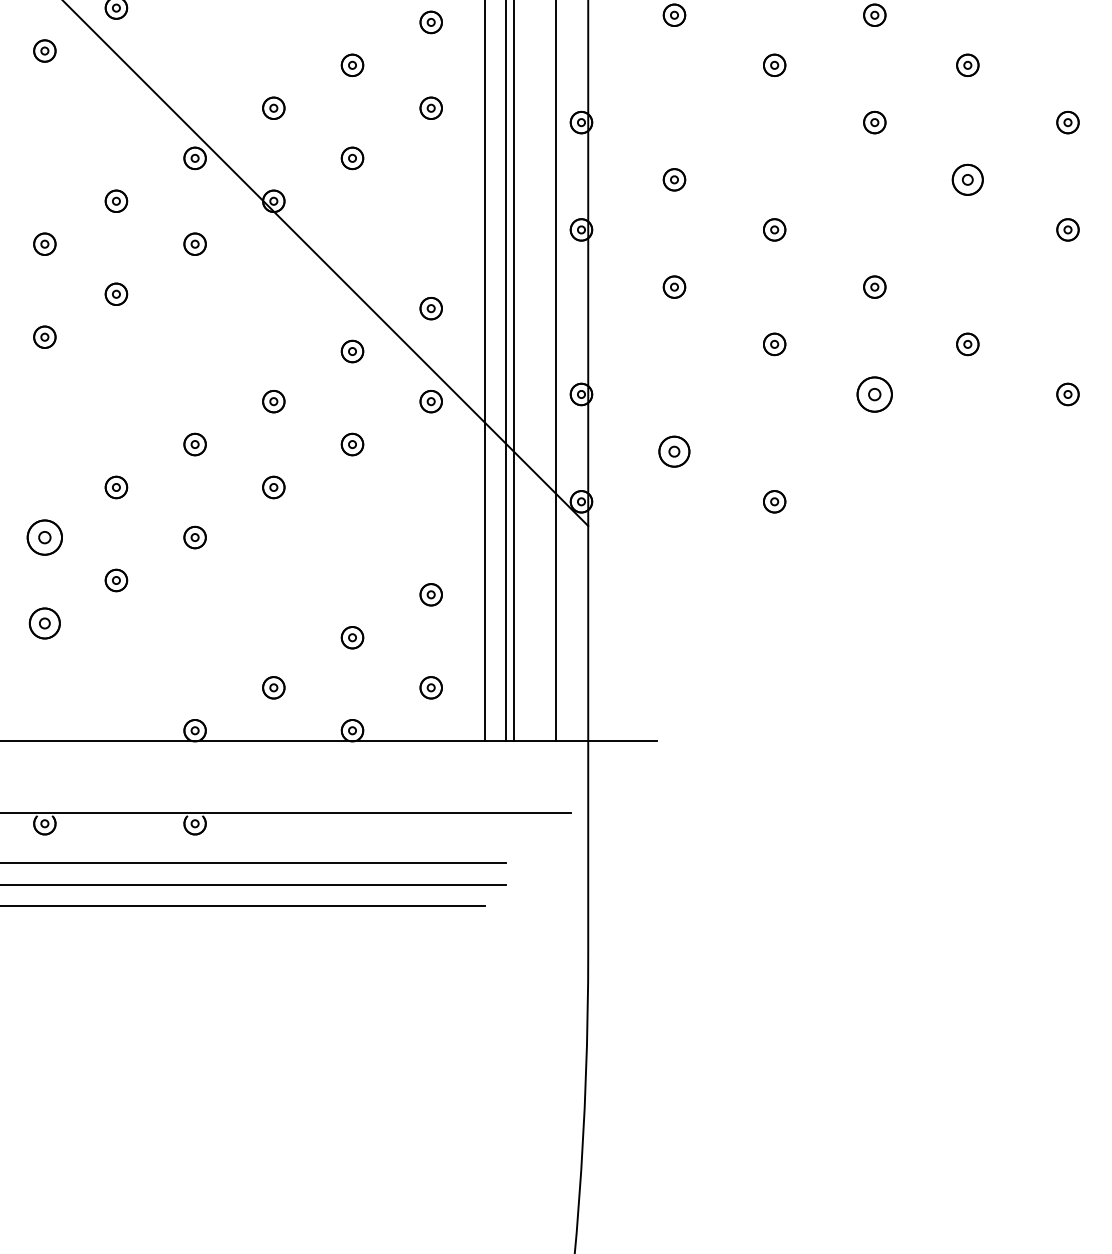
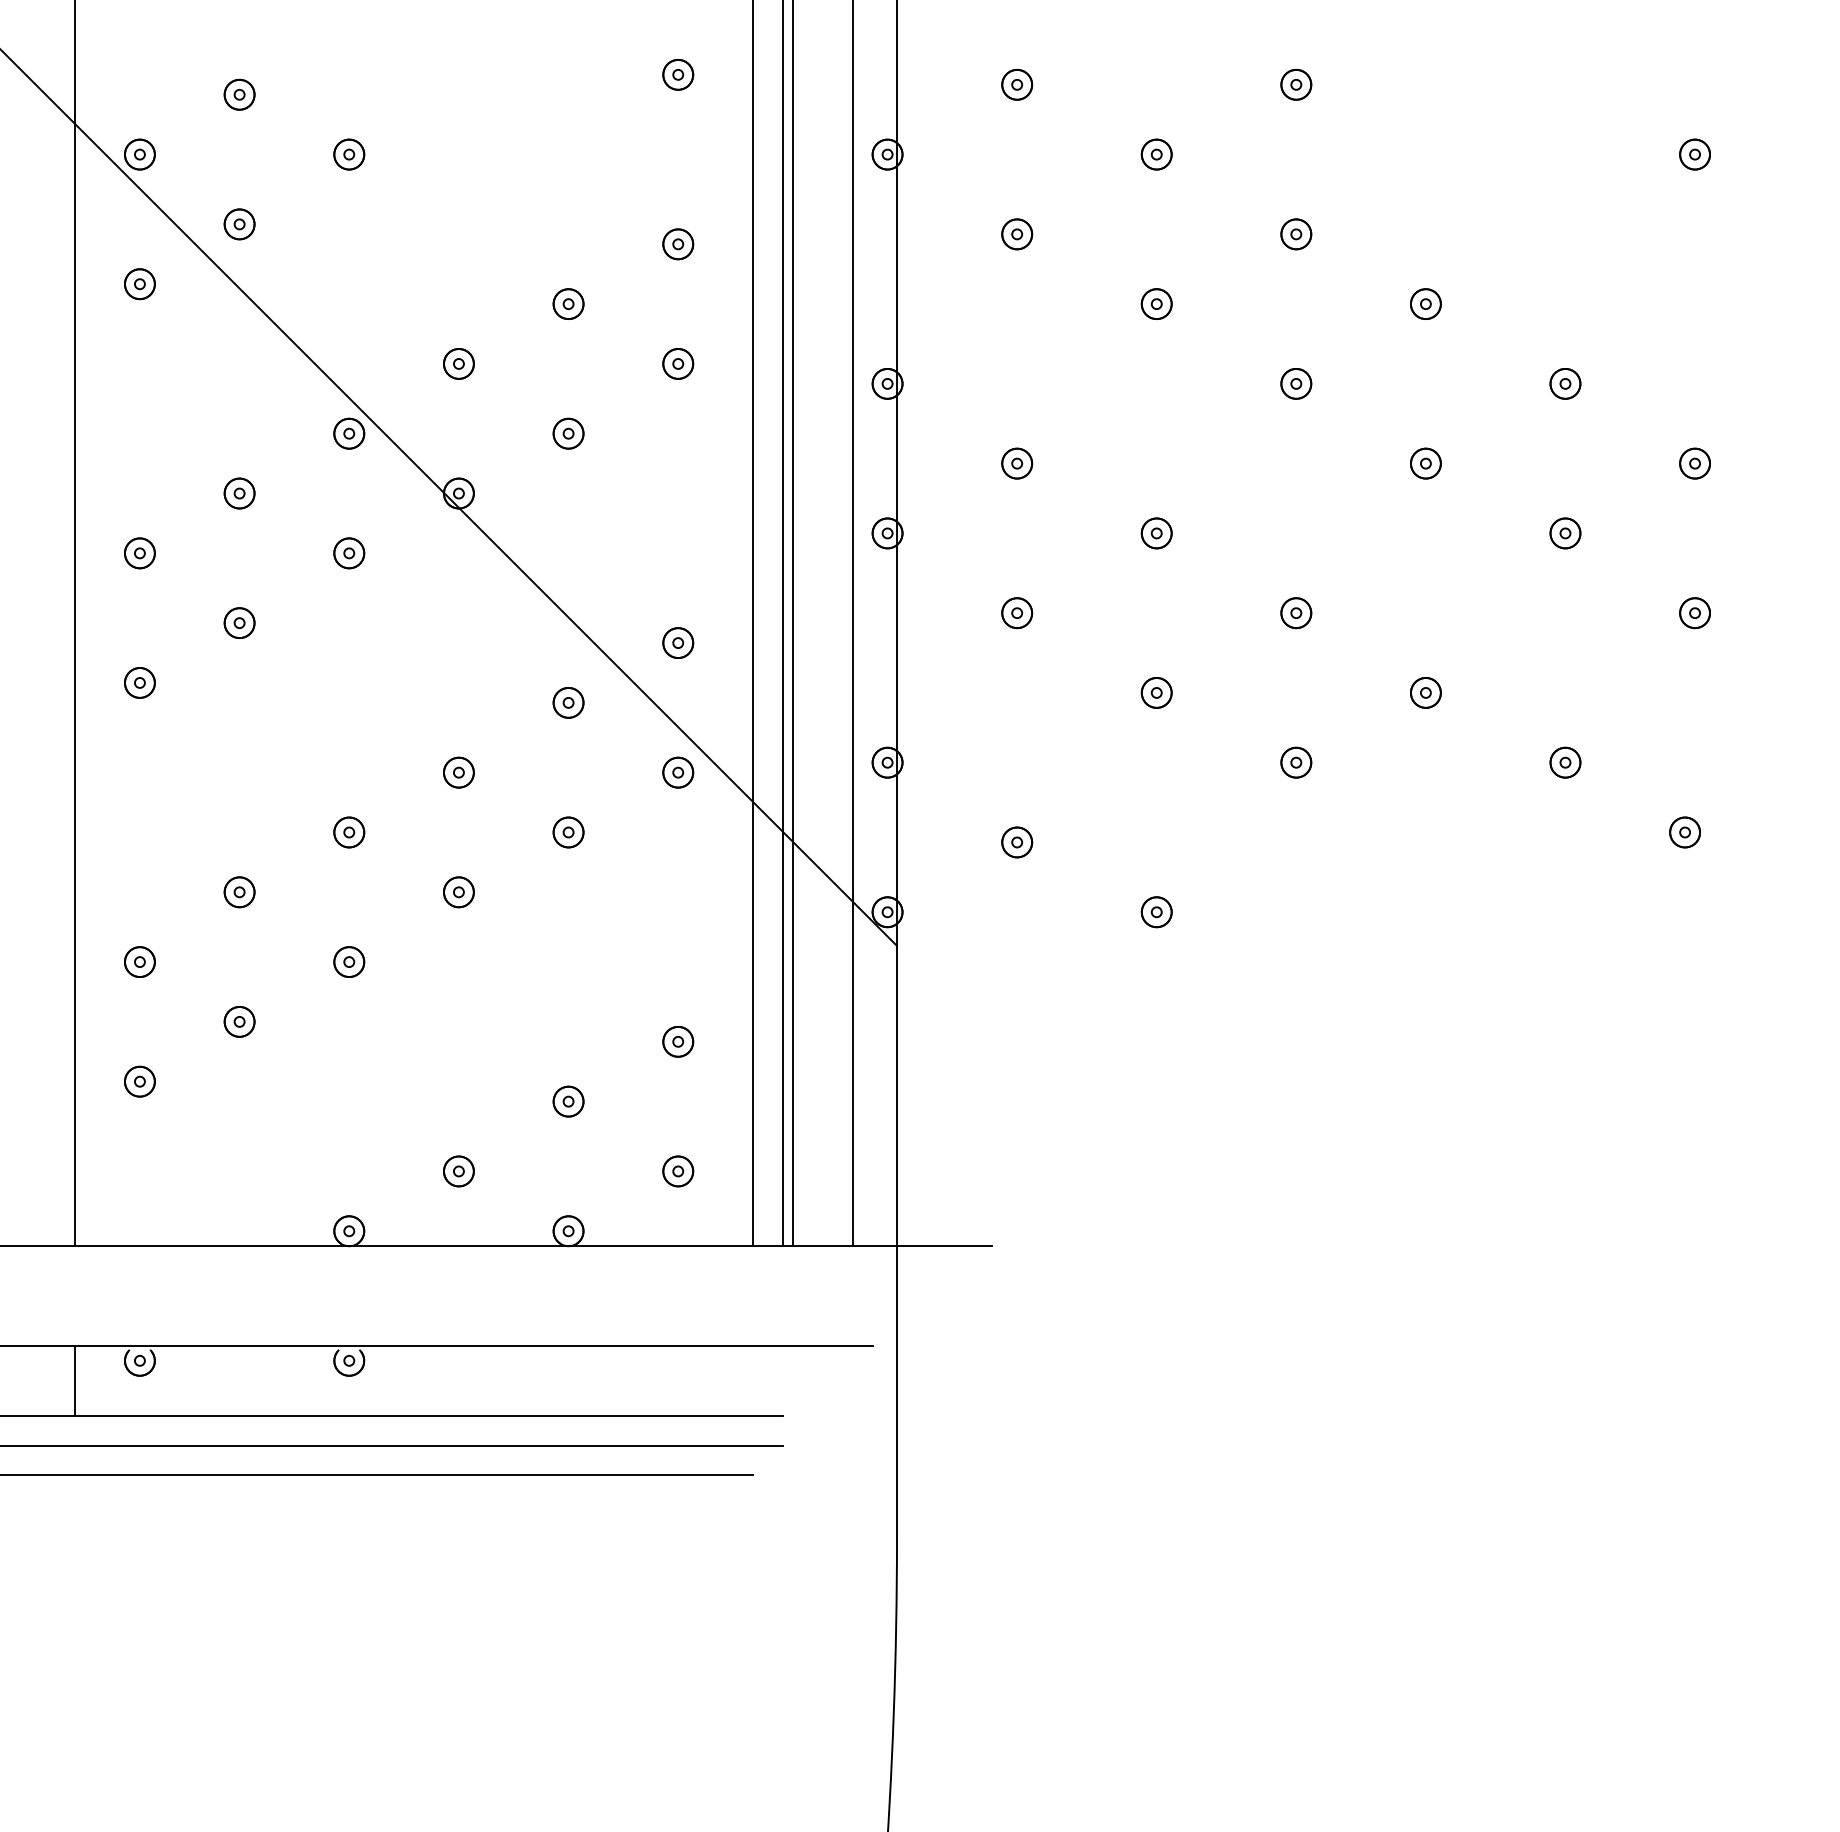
part: (967, 179) -> (1425, 463), size x0.71
part: (874, 394) -> (1296, 762), size x0.62
part: (674, 451) -> (1017, 842), size x0.71
part: (44, 537) -> (139, 961), size x0.62
part: (44, 623) -> (139, 1081), size x0.71

